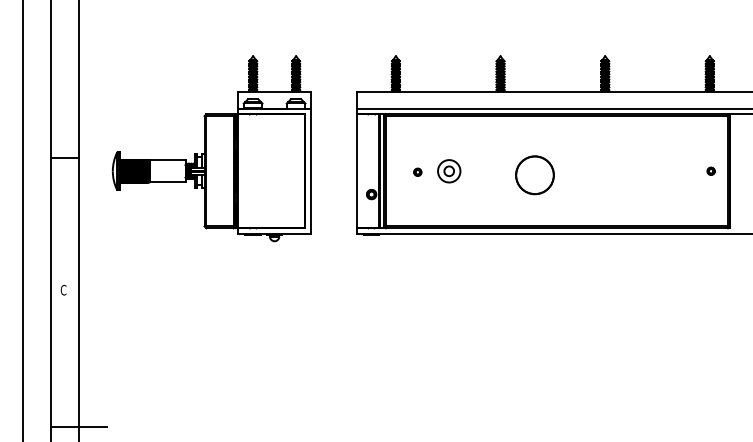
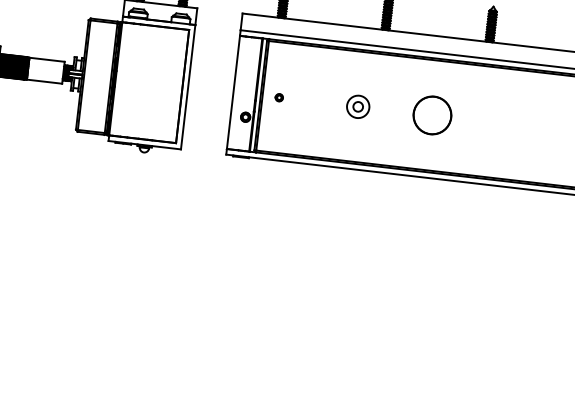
part: (417, 171) -> (279, 96), moved
part: (449, 171) -> (358, 107), moved
part: (534, 175) -> (431, 115), moved

